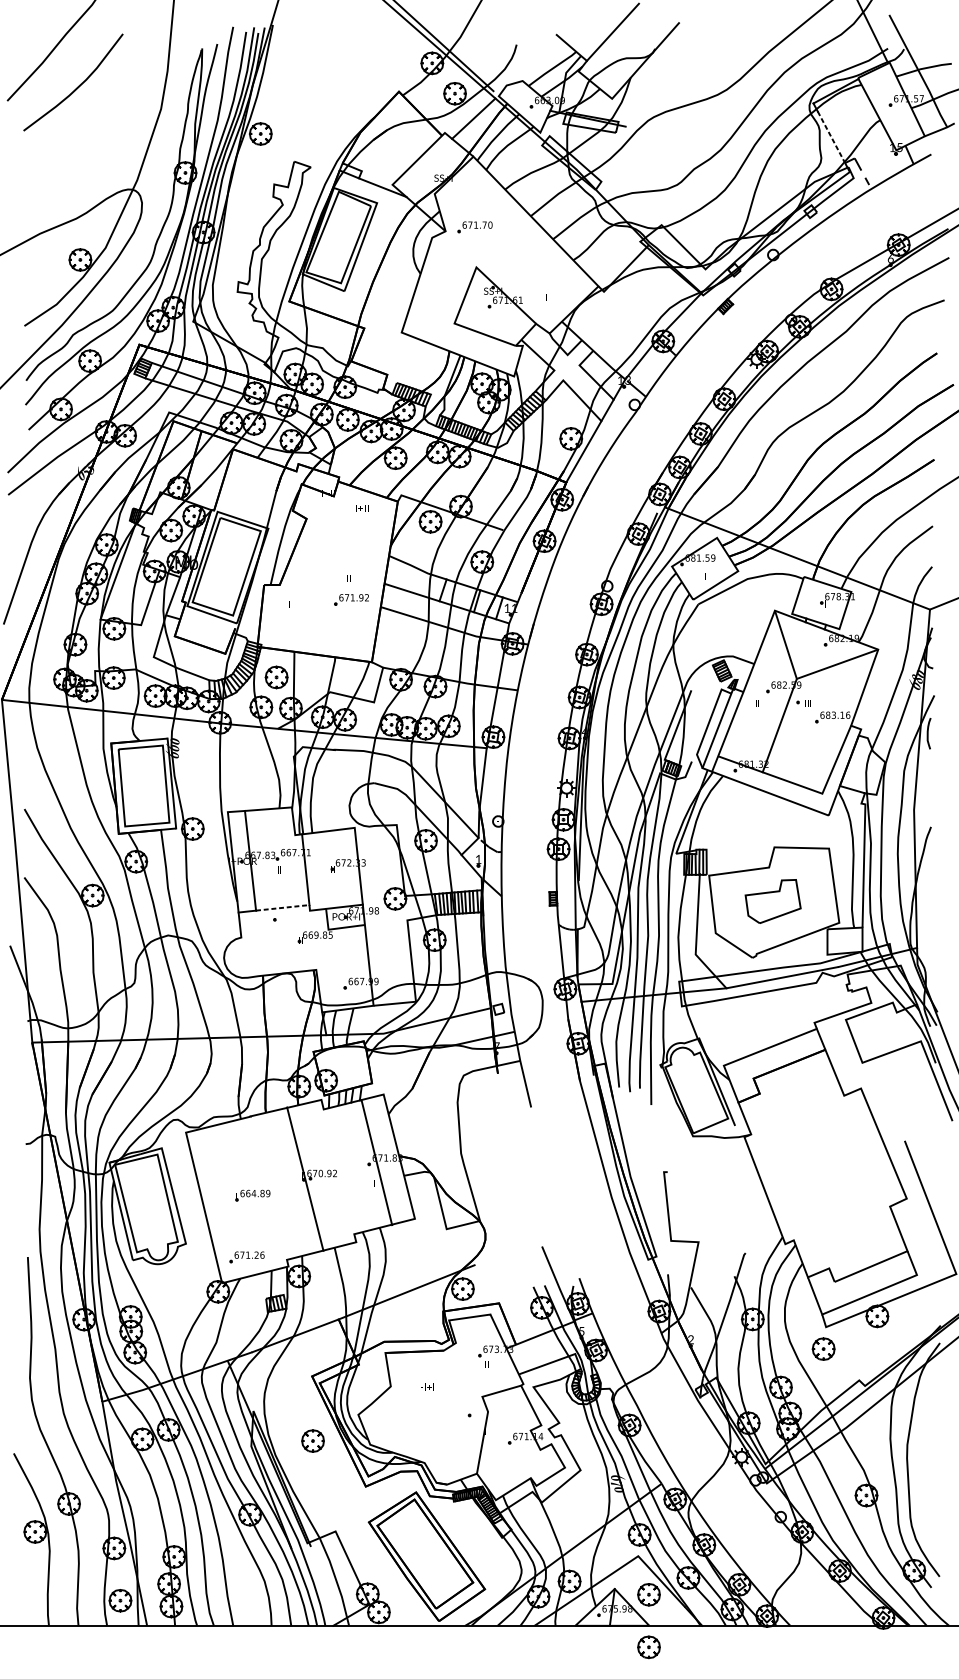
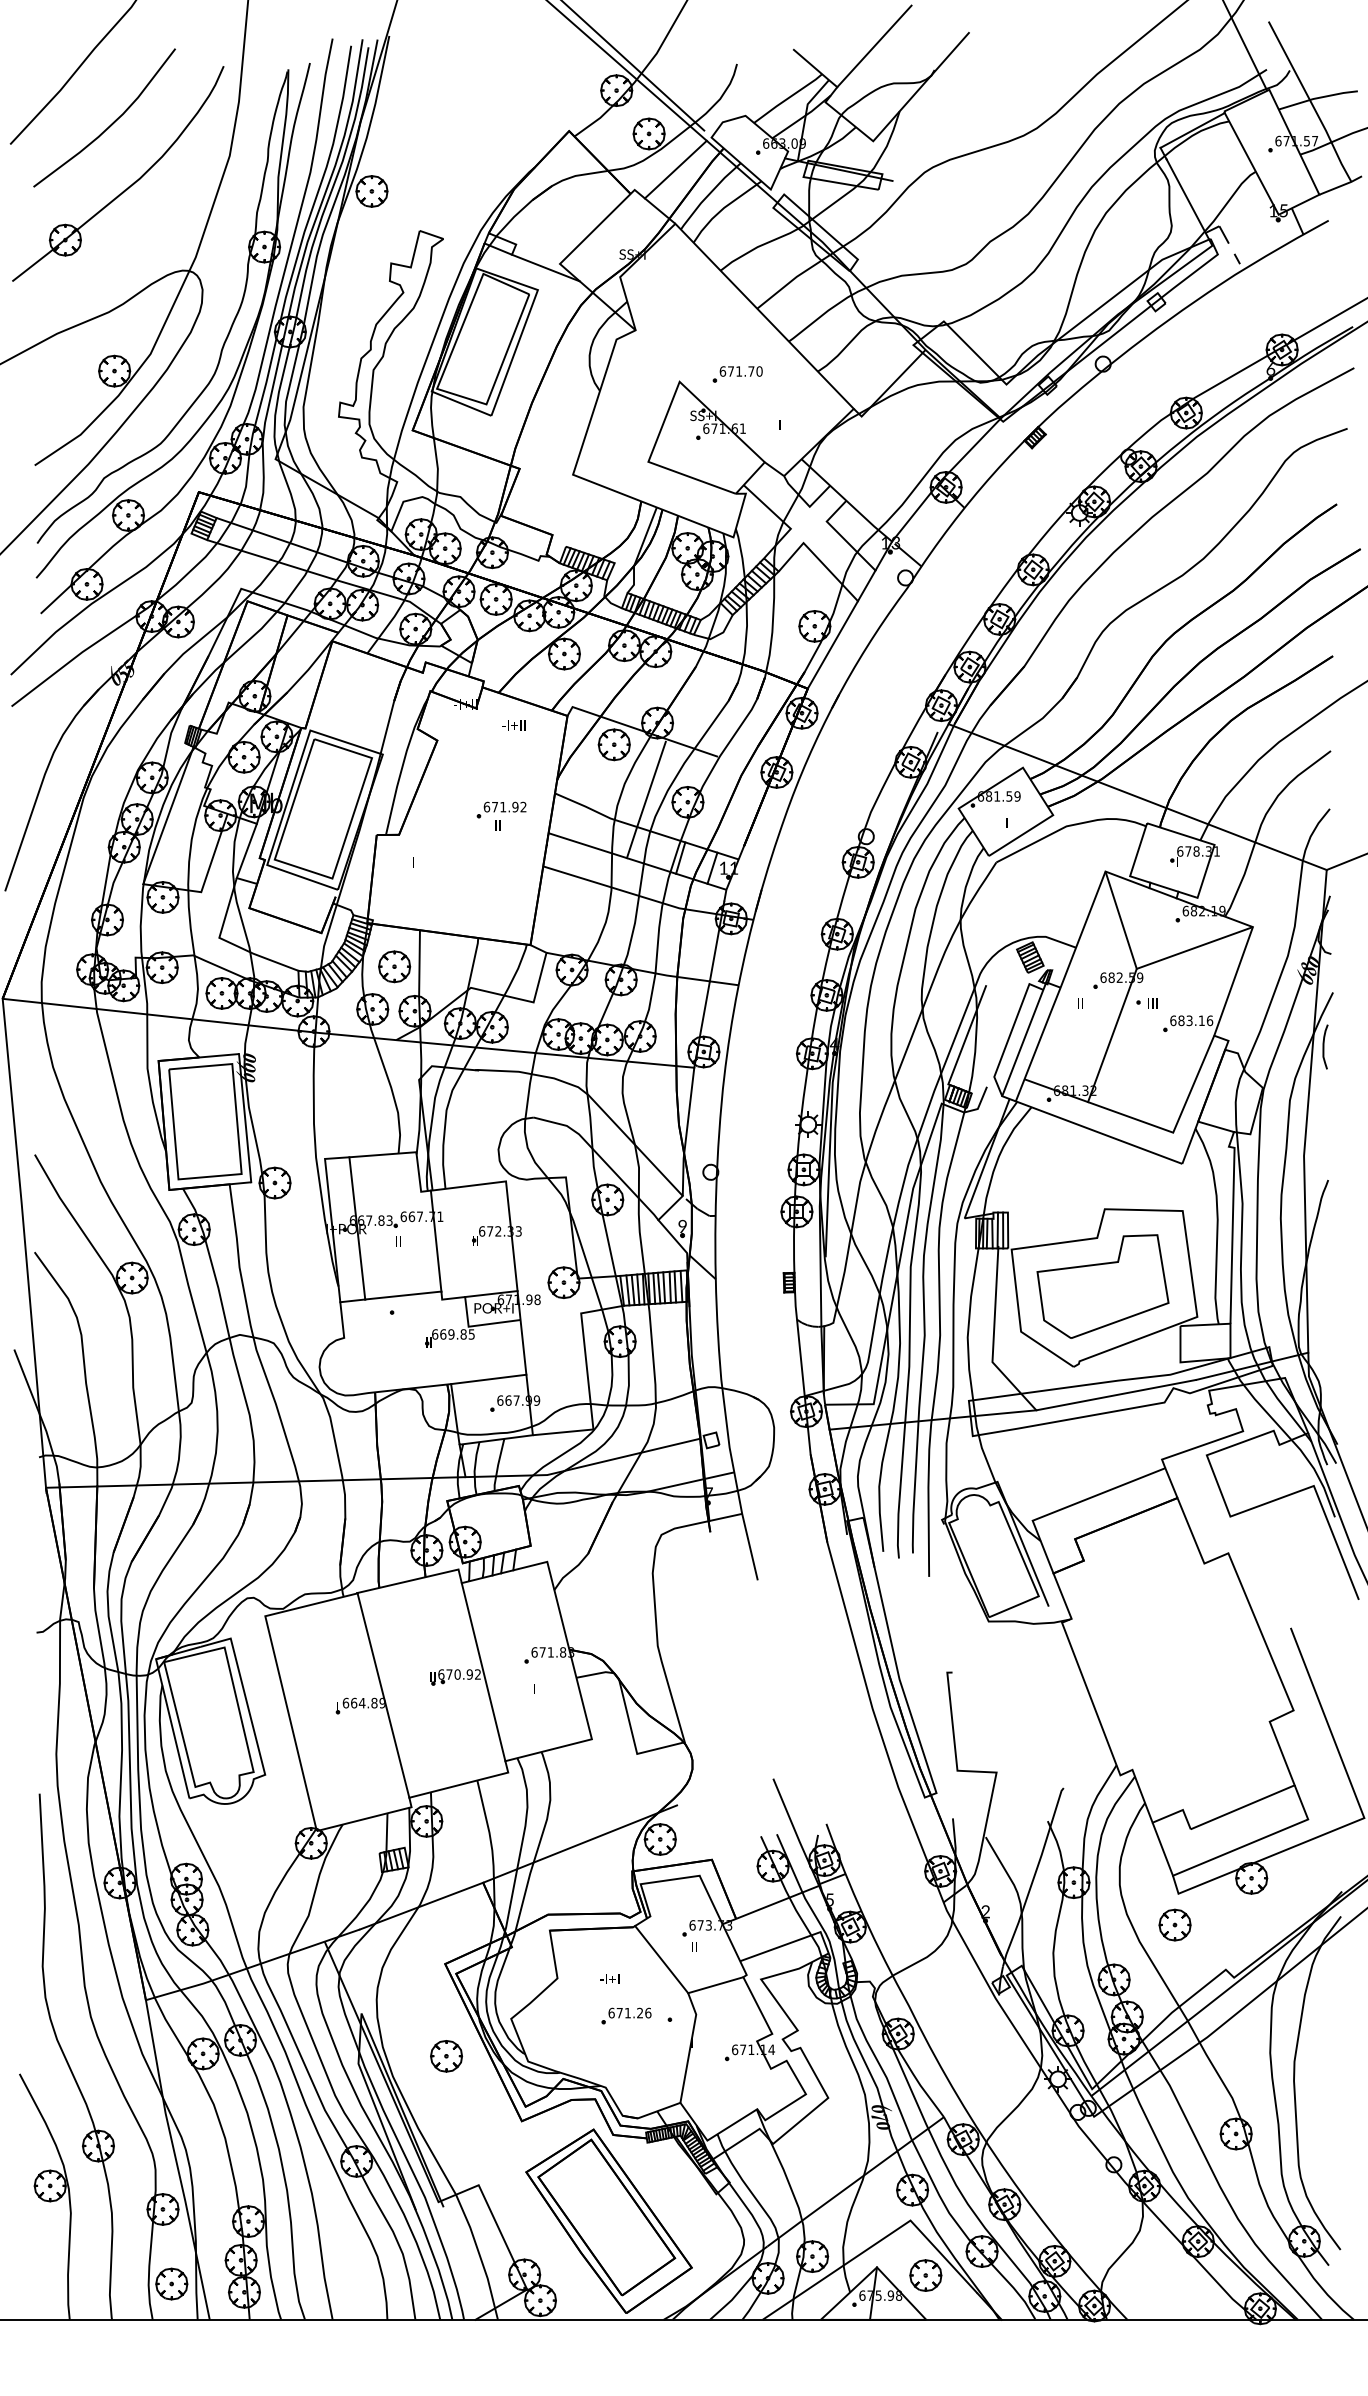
part: (90, 129) -> (129, 185), added
line: (831, 137) -> (1186, 196), dashed -> solid
part: (474, 227) -> (737, 374), moved
line: (456, 549) -> (651, 784), added
part: (351, 599) -> (501, 809), moved
text: (478, 858) -> (682, 1225), 1 -> 9
part: (772, 901) -> (1102, 1286), size x1.67
line: (282, 907) -> (403, 1295), dashed -> solid
line: (342, 966) -> (488, 1379), added
line: (376, 1162) -> (483, 1672), moved
line: (305, 1179) -> (383, 1695), moved
part: (247, 1256) -> (626, 2015), moved
line: (463, 1373) -> (661, 1959), added
part: (648, 1647) -> (925, 2350), removed

